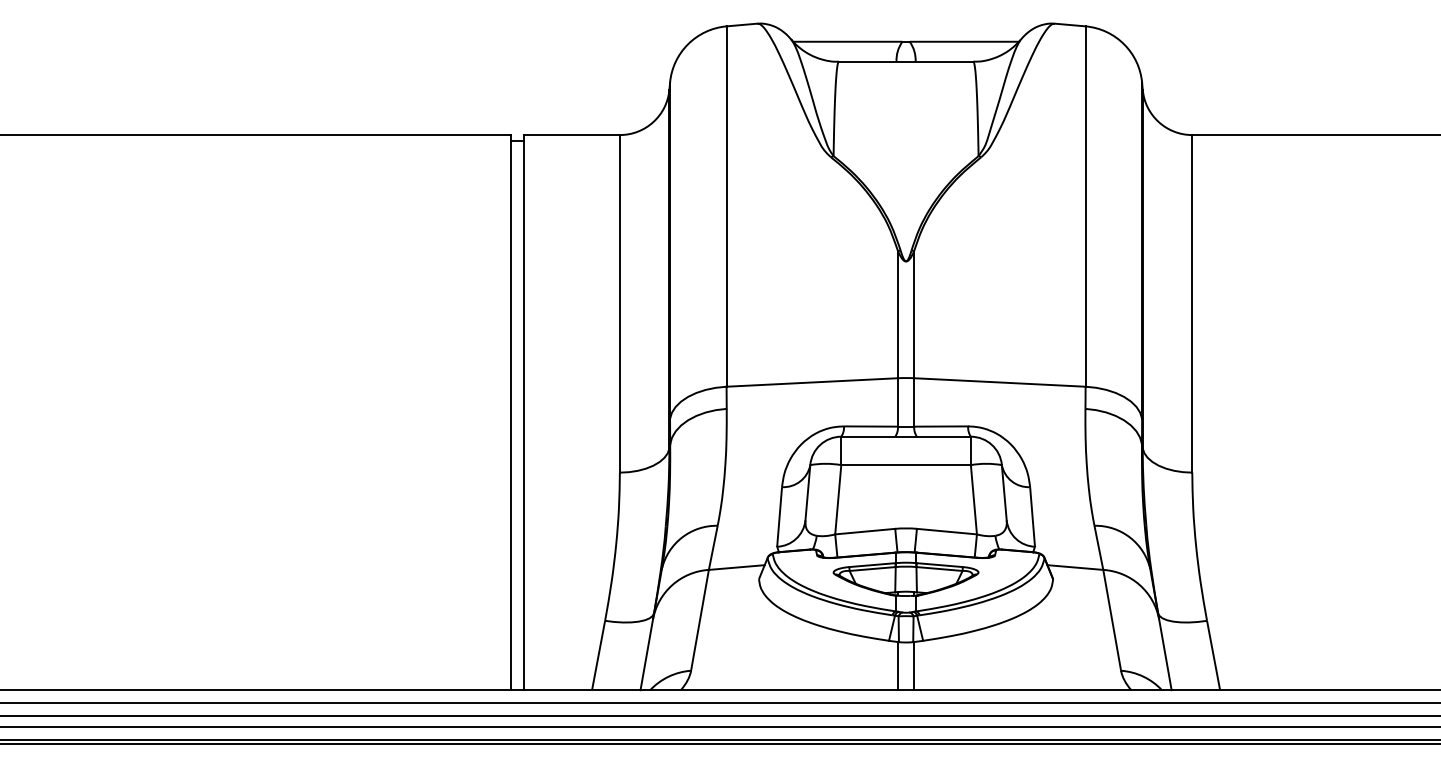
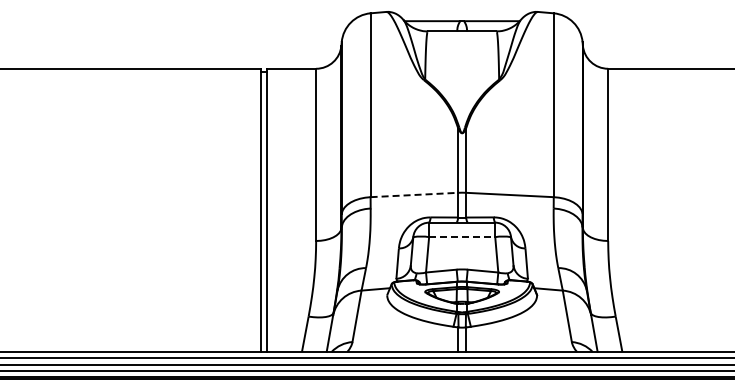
line: (812, 383) -> (414, 195), solid -> dashed
line: (906, 465) -> (462, 237), solid -> dashed

